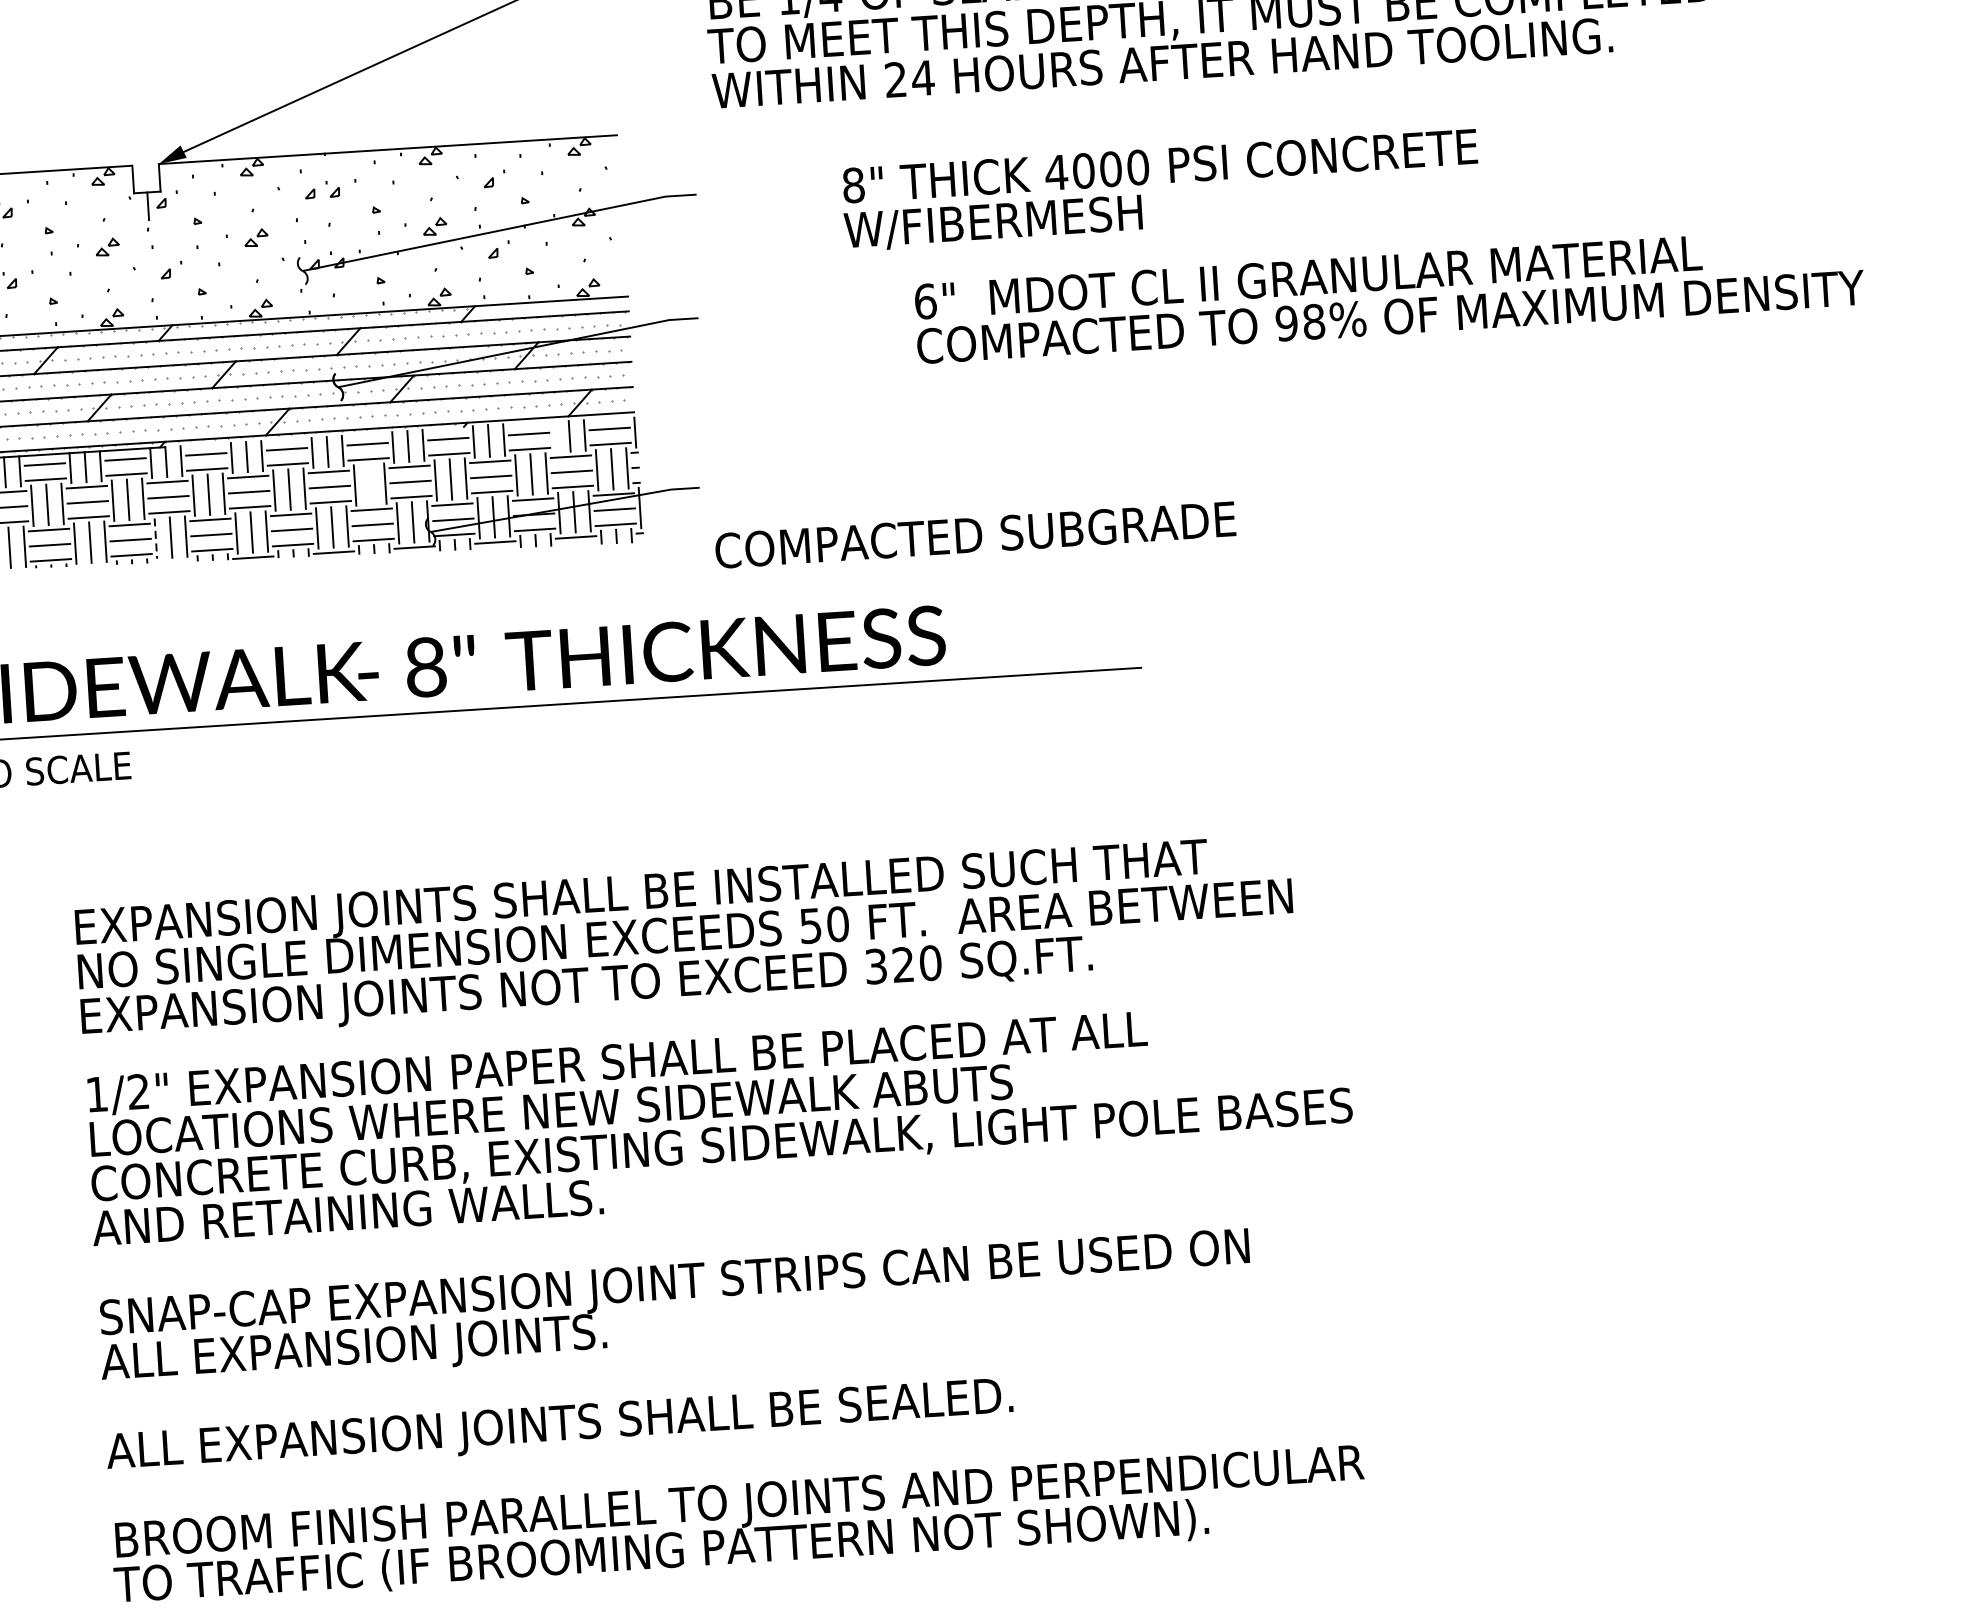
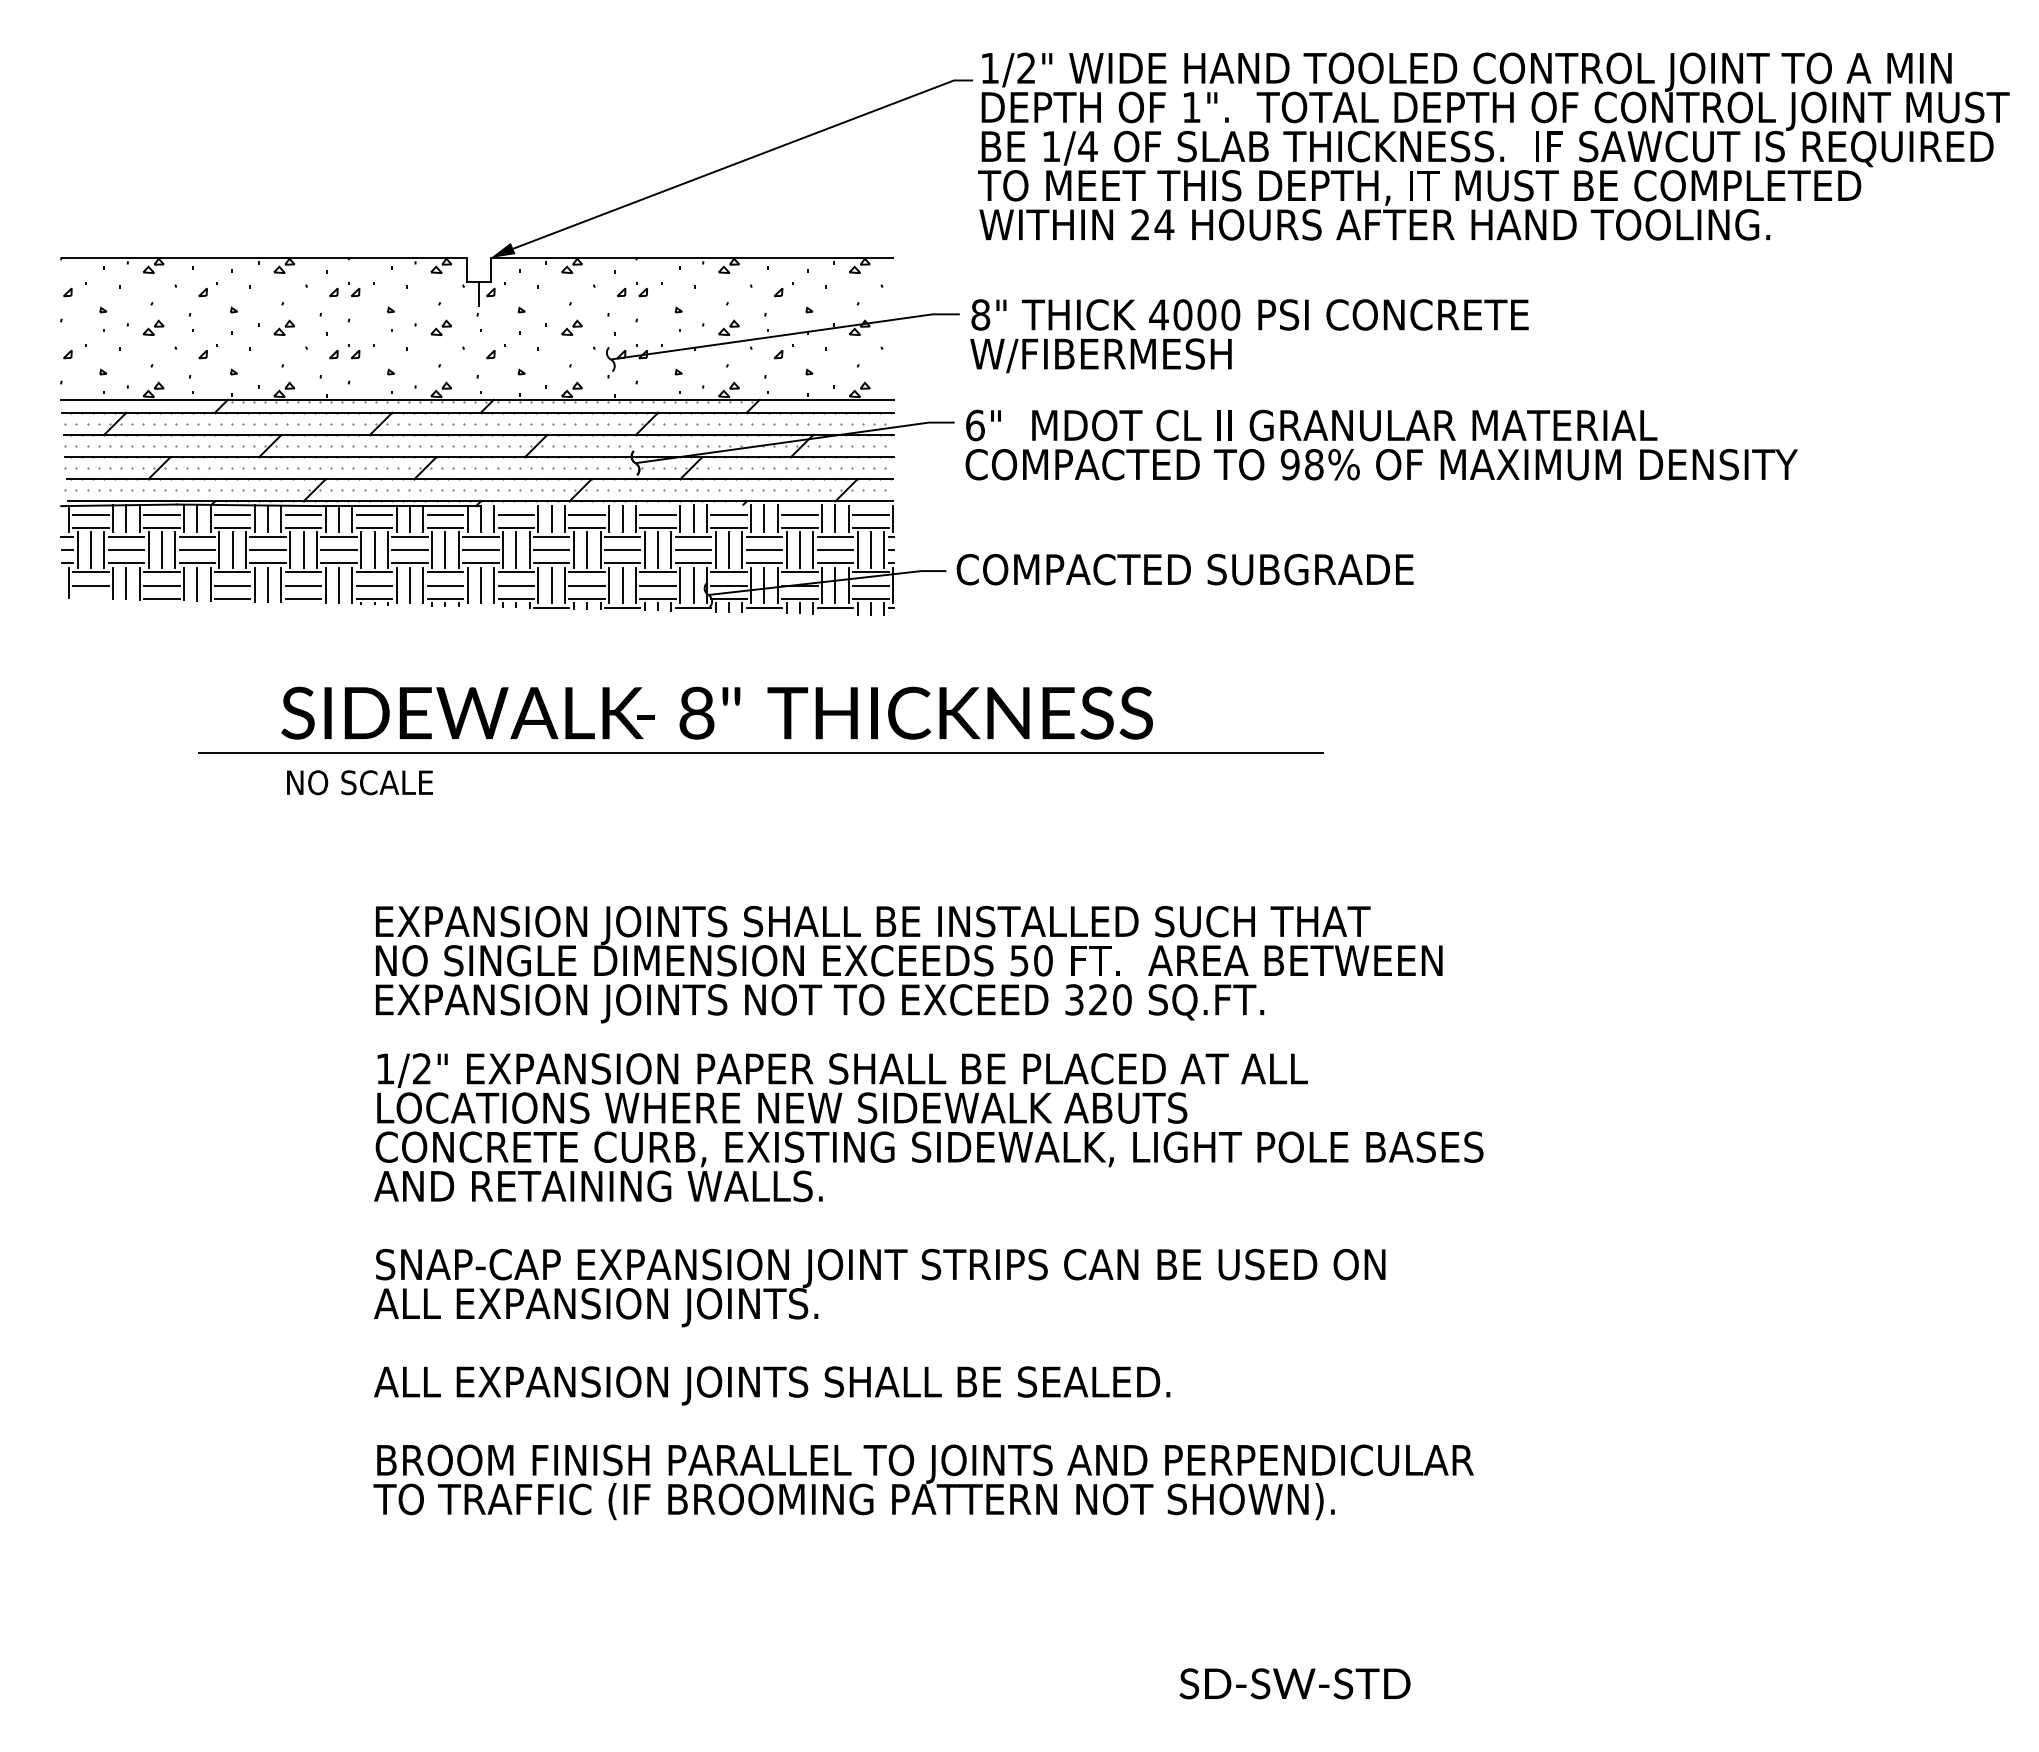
text: (1161, 190) -> (1249, 336), moved
text: (1389, 294) -> (1381, 444), moved
line: (555, 436) -> (822, 518), added
line: (370, 483) -> (658, 549), added
text: (974, 534) -> (1184, 569), moved
line: (155, 538) -> (467, 585), dashed -> solid

